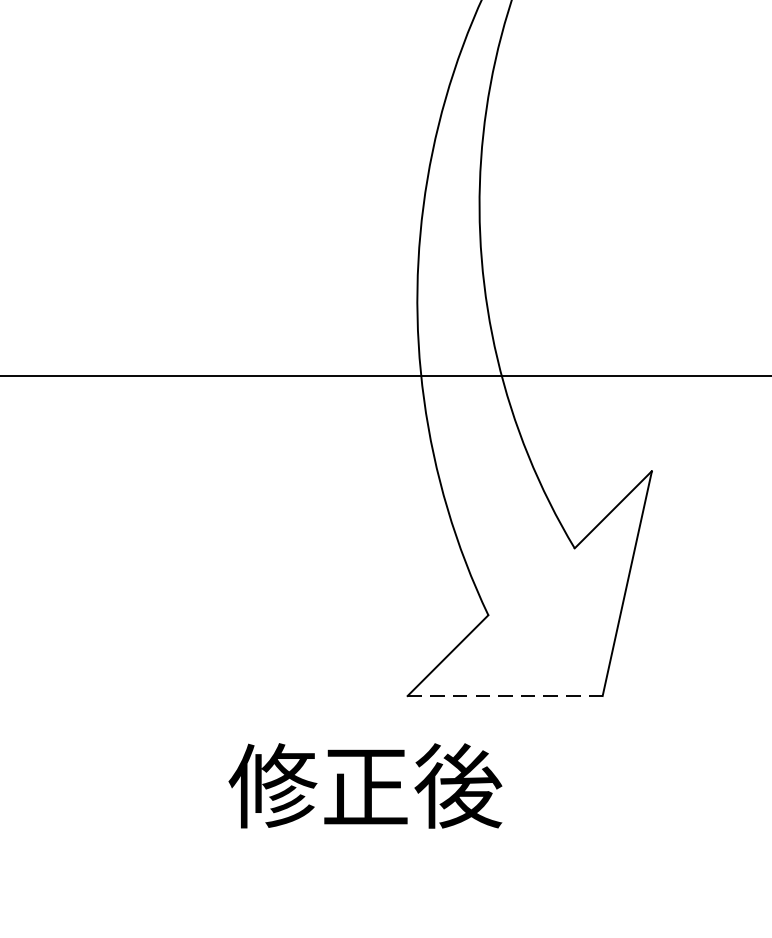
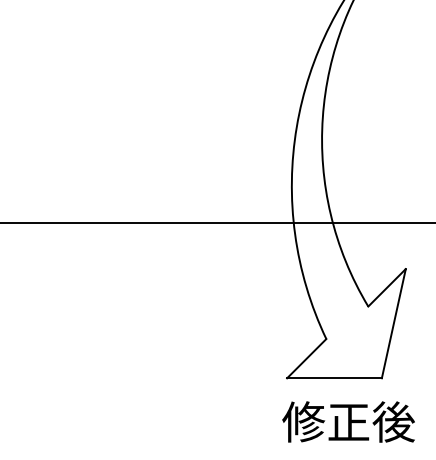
line: (507, 696) -> (335, 378), dashed -> solid
text: (365, 784) -> (348, 421), moved

